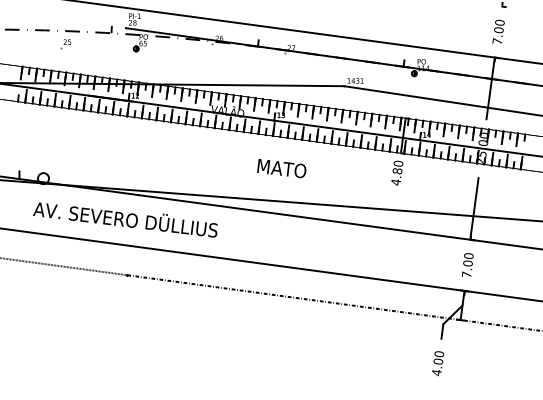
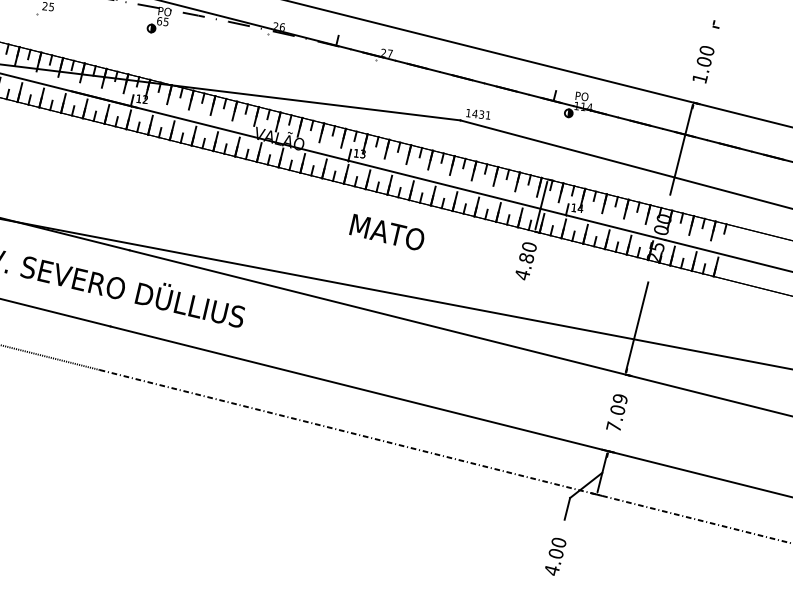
text: (497, 41) -> (700, 78), 7.00 -> 1.00
text: (281, 168) -> (386, 232), moved
text: (468, 255) -> (619, 398), 7.00 -> 7.09

